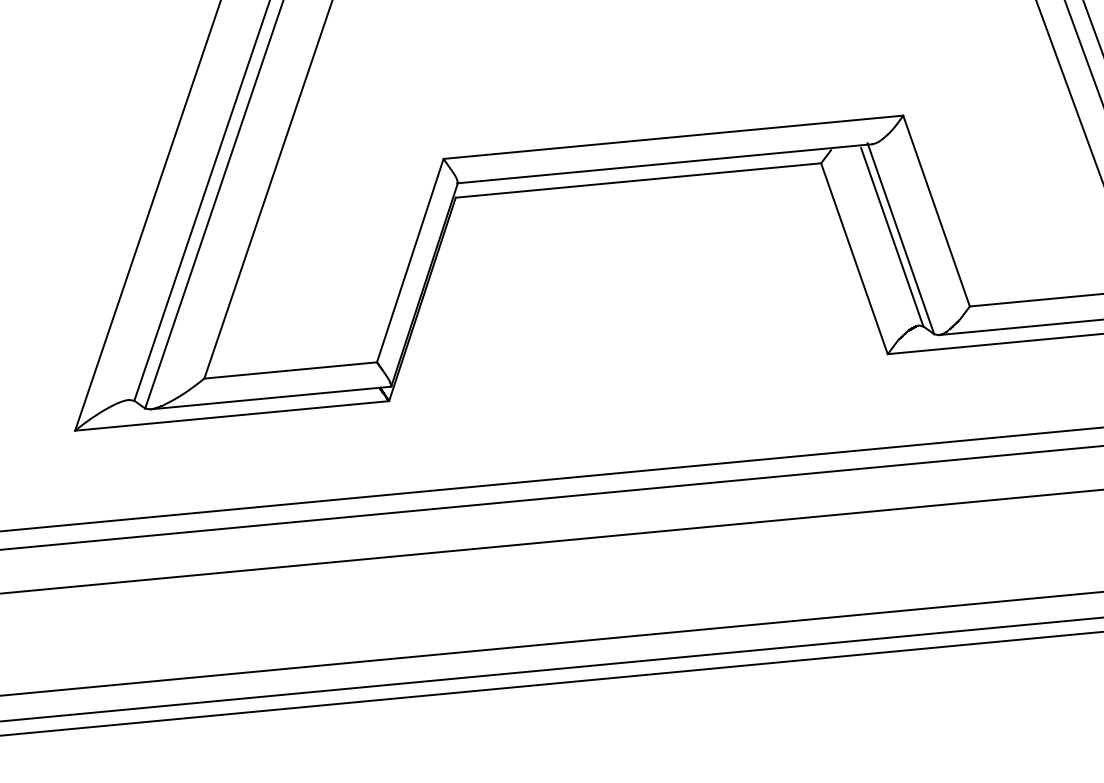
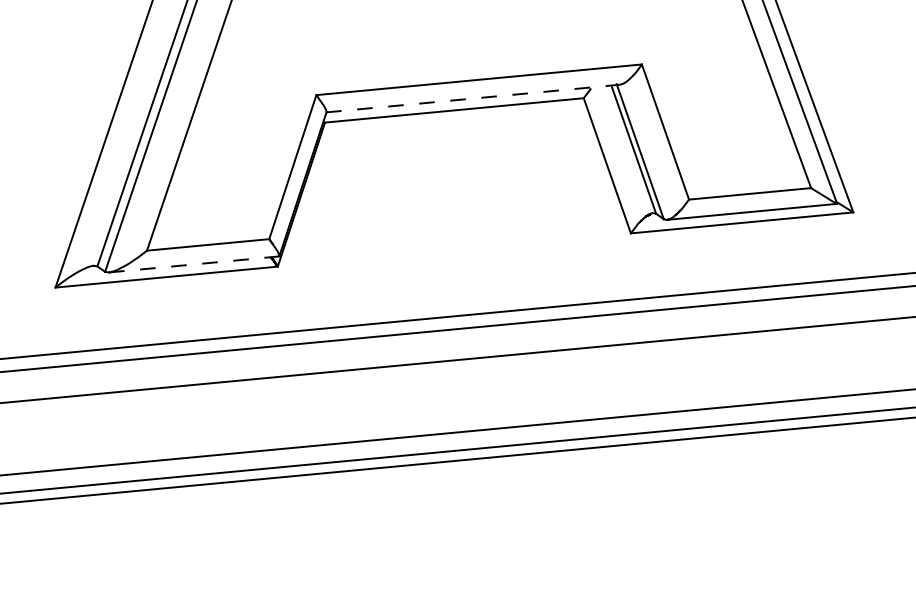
line: (664, 163) -> (472, 98), solid -> dashed
line: (271, 398) -> (194, 264), solid -> dashed

